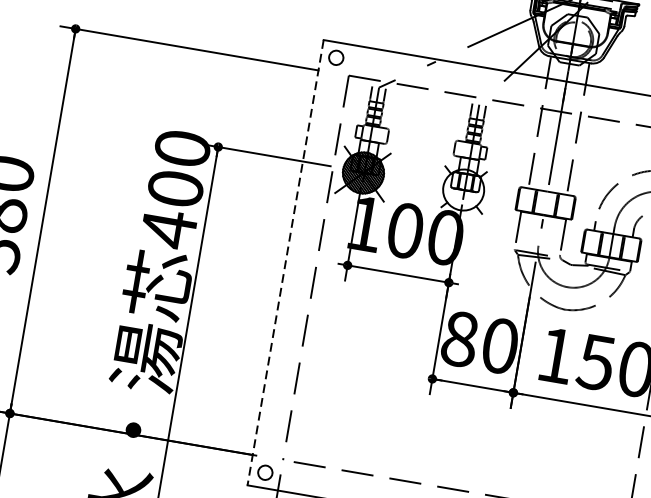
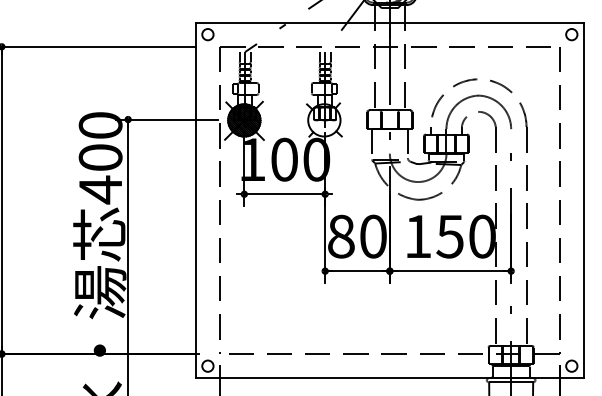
line: (285, 262) -> (195, 200), dashed -> solid

